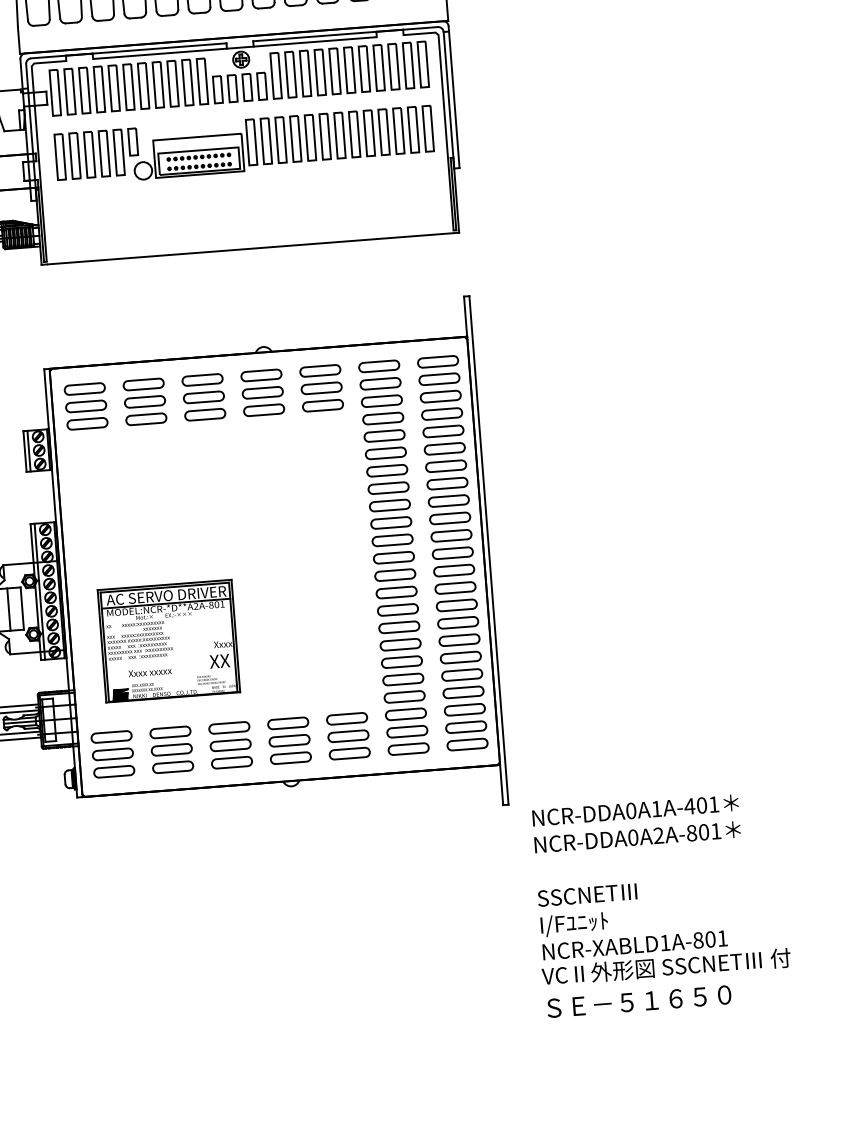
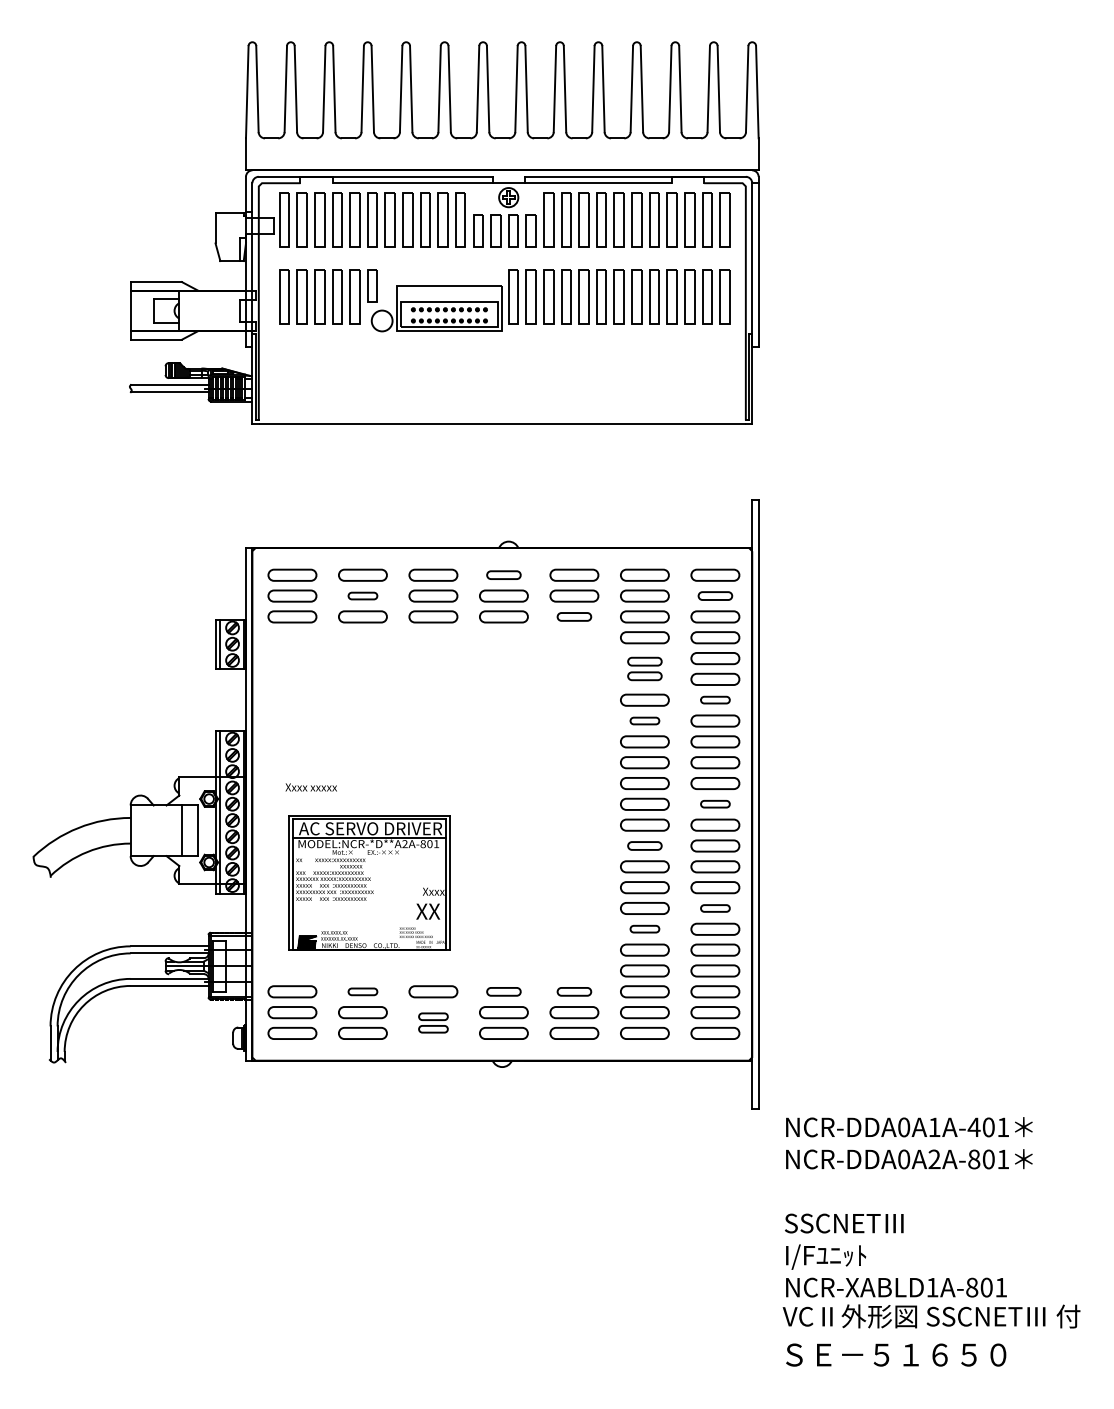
part: (261, 374) -> (503, 574), size x0.7
part: (439, 378) -> (715, 595), size x0.7
part: (144, 401) -> (362, 595), size x0.6
part: (323, 405) -> (574, 616), size x0.7
part: (384, 444) -> (644, 668), size x0.7
part: (446, 465) -> (715, 699), size x0.6
part: (388, 487) -> (644, 720), size x0.6
part: (452, 552) -> (715, 803), size x0.6
part: (396, 592) -> (644, 845), size x0.7
part: (459, 640) -> (715, 908), size x0.6
part: (401, 661) -> (644, 928), size x0.6
text: (149, 672) -> (310, 787), moved
part: (347, 718) -> (574, 991), size x0.7
part: (287, 723) -> (503, 991), size x0.7
part: (170, 732) -> (362, 991), size x0.6
part: (231, 753) -> (433, 1022), size x0.6

